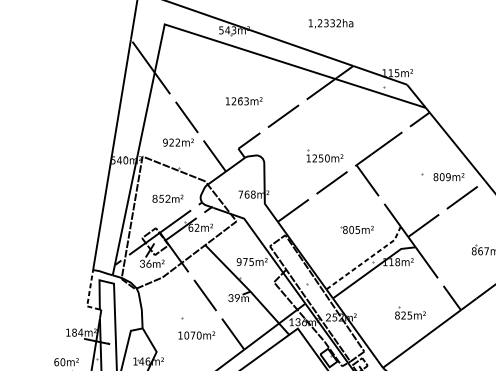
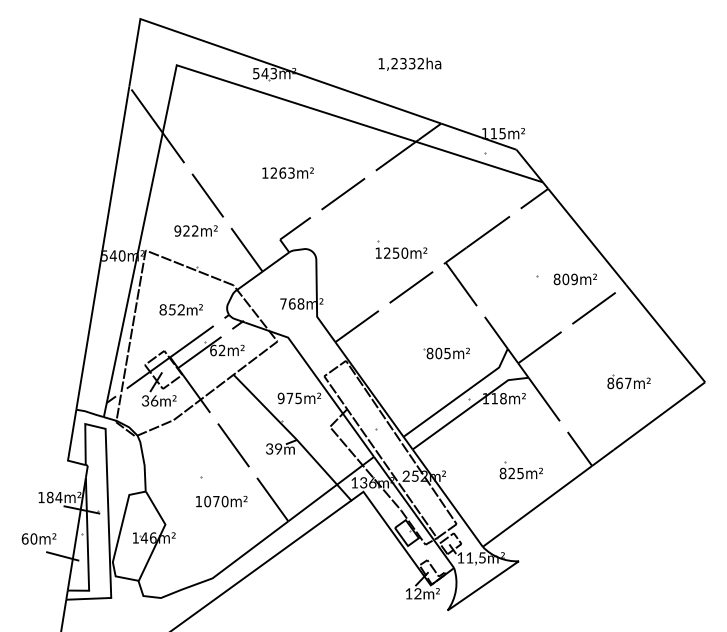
line: (367, 259) -> (460, 395), dashed -> solid
line: (88, 294) -> (70, 444), dashed -> solid

